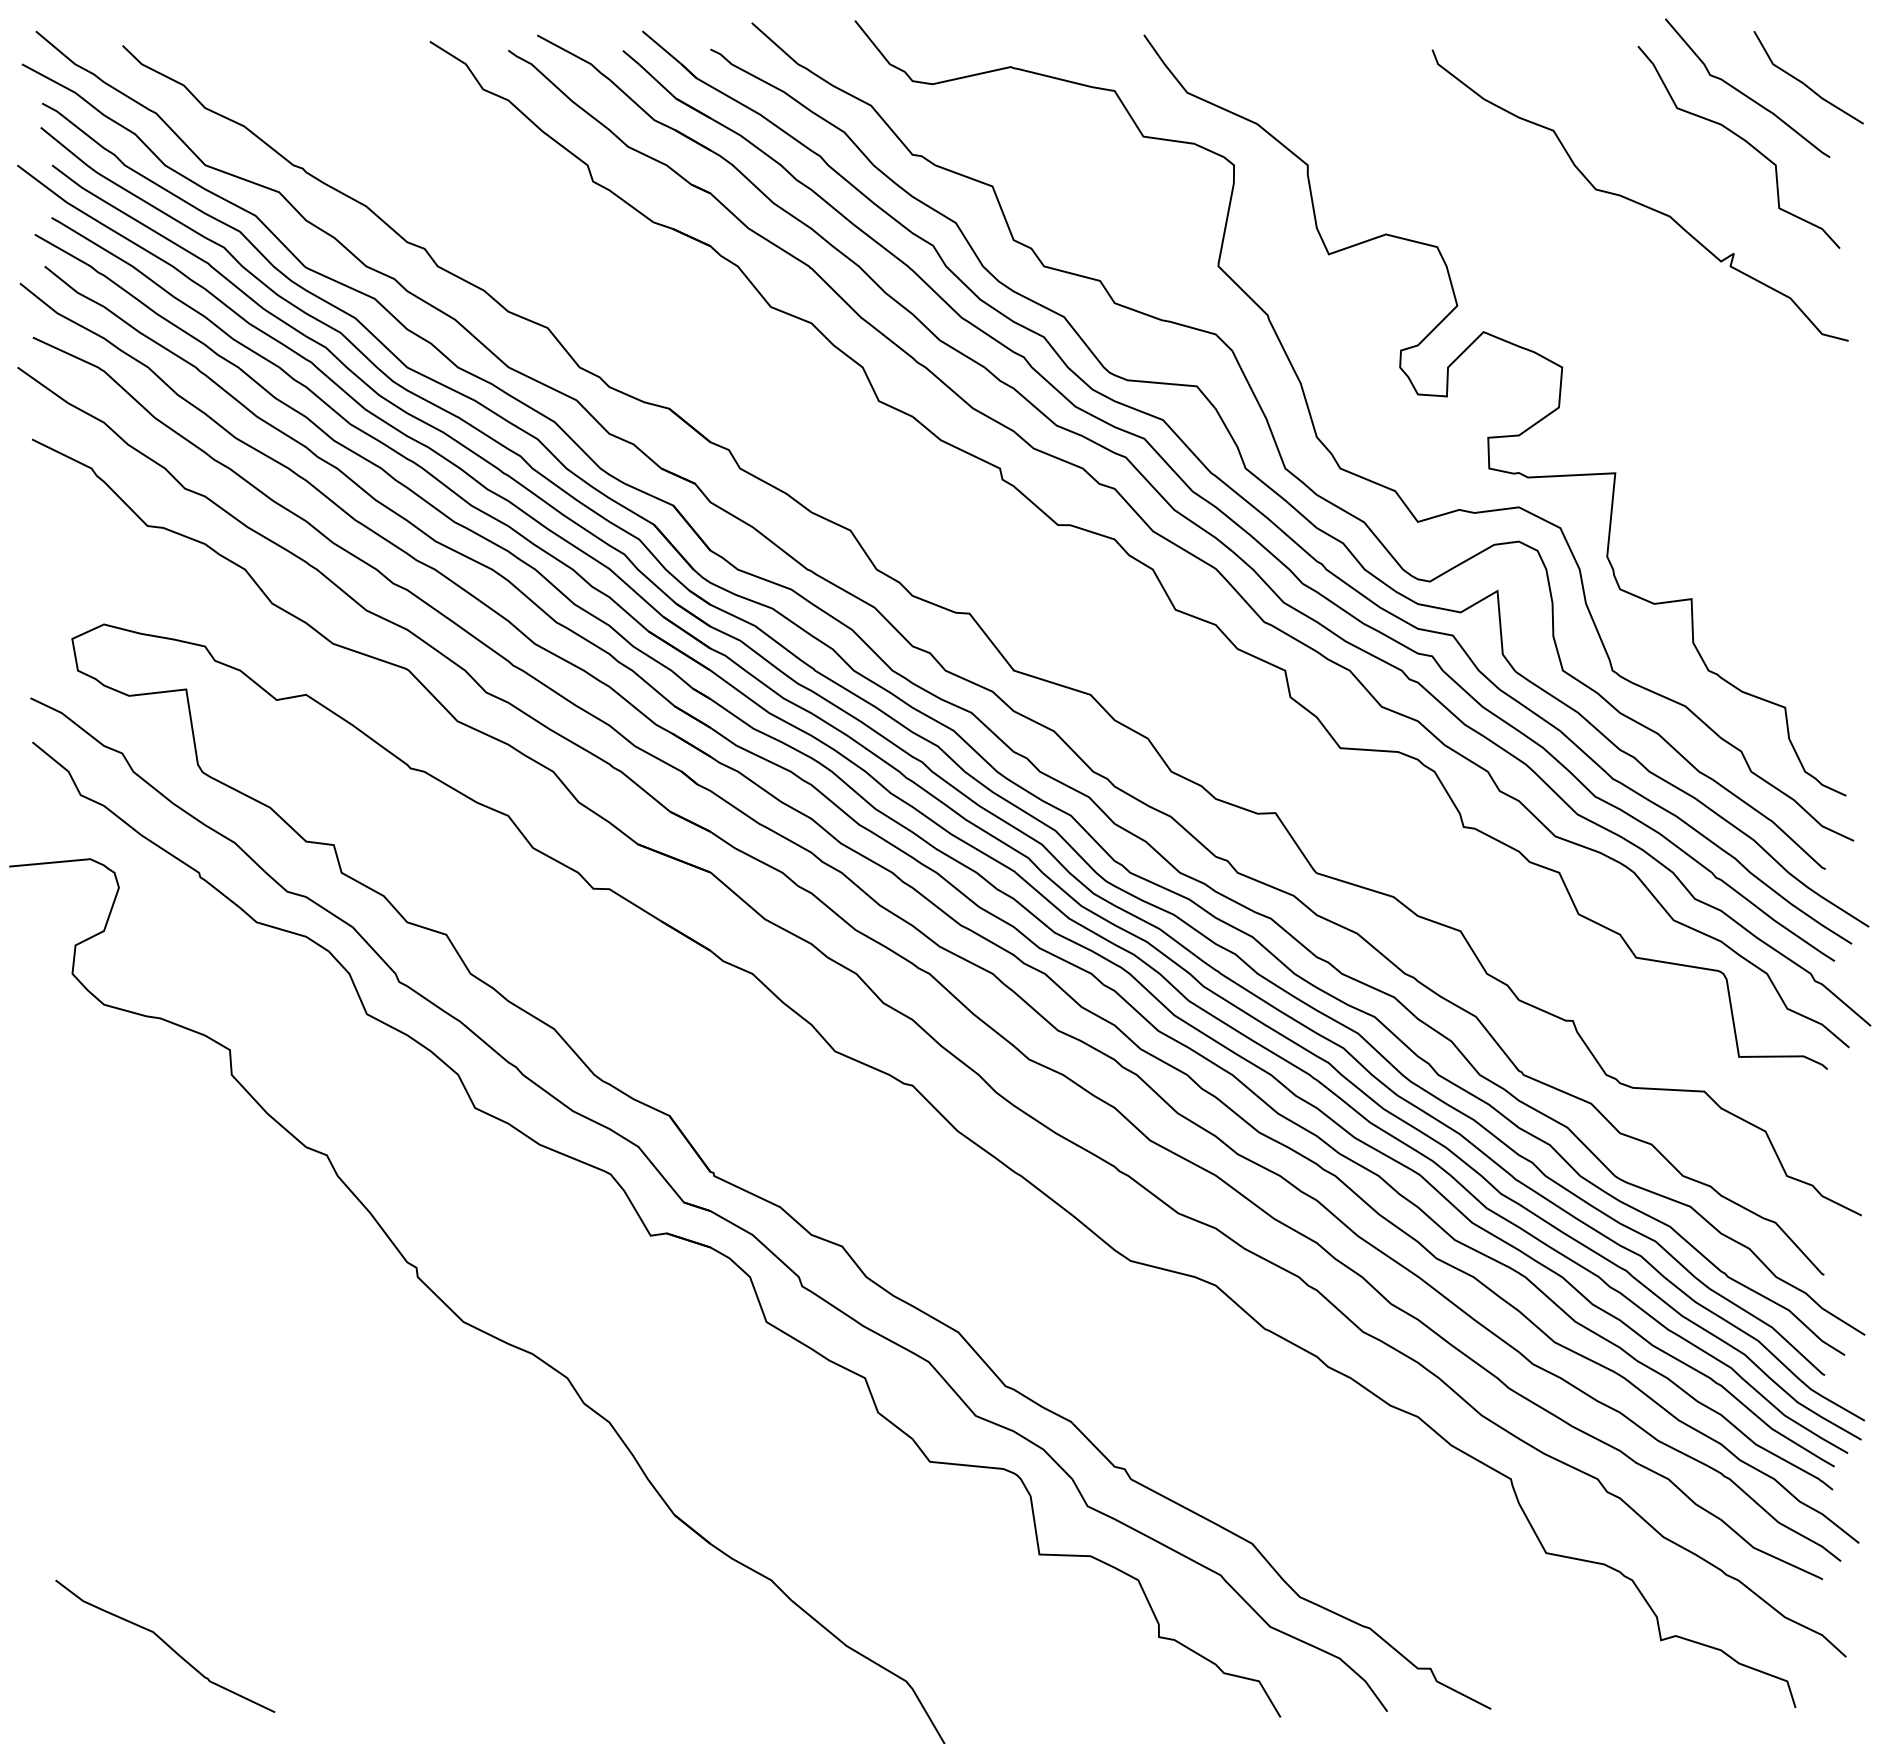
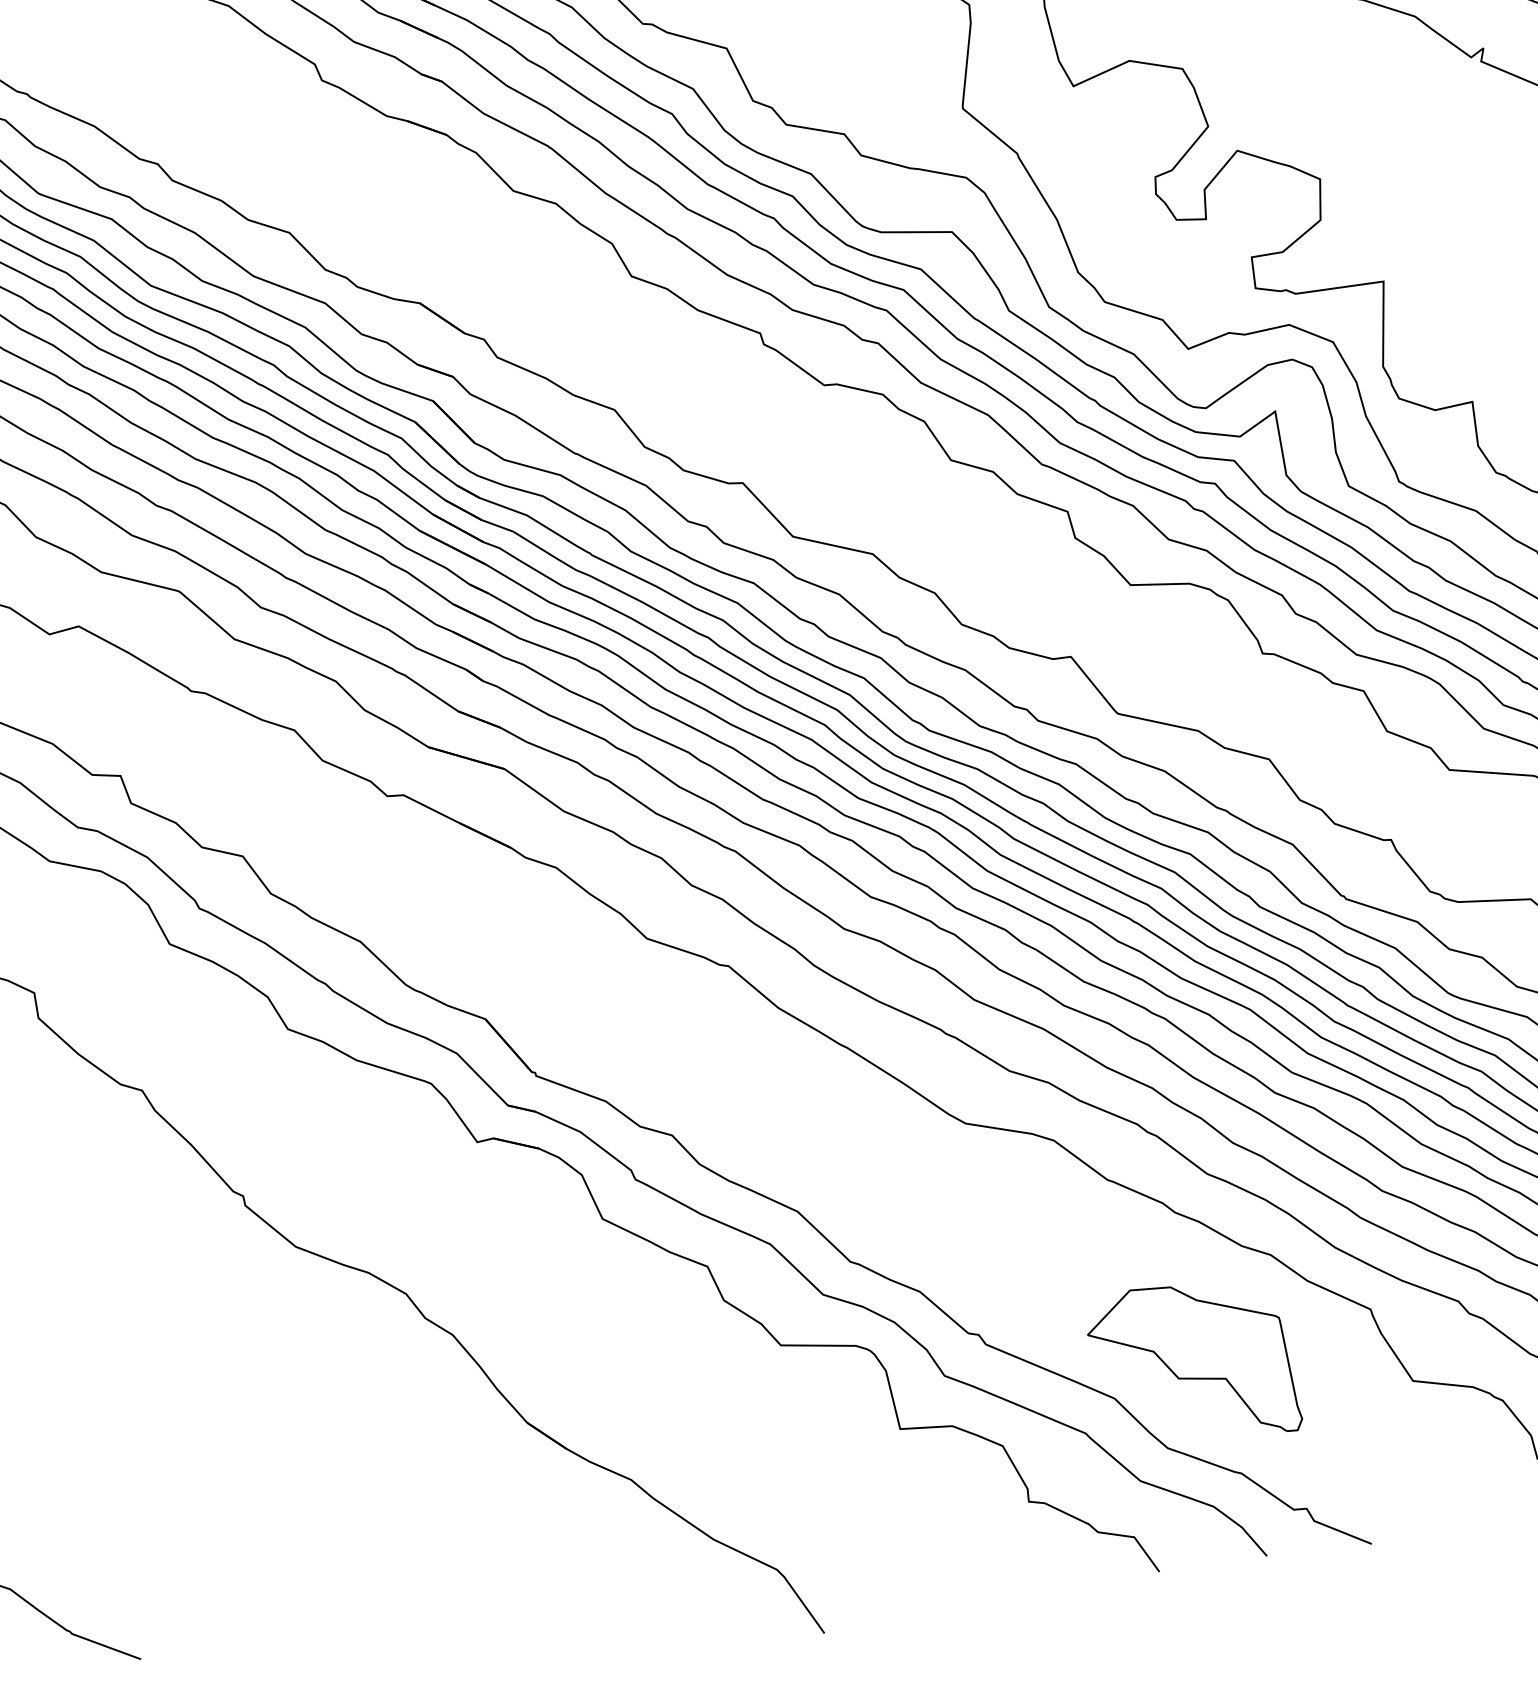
part: (1332, 1514) -> (1193, 1361), added

